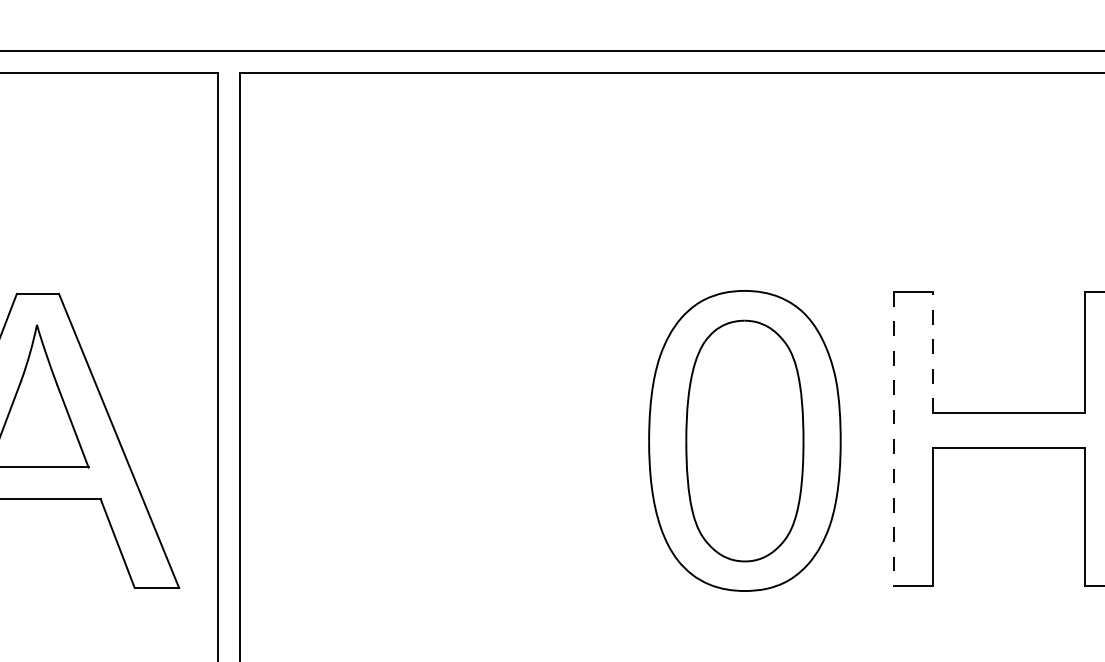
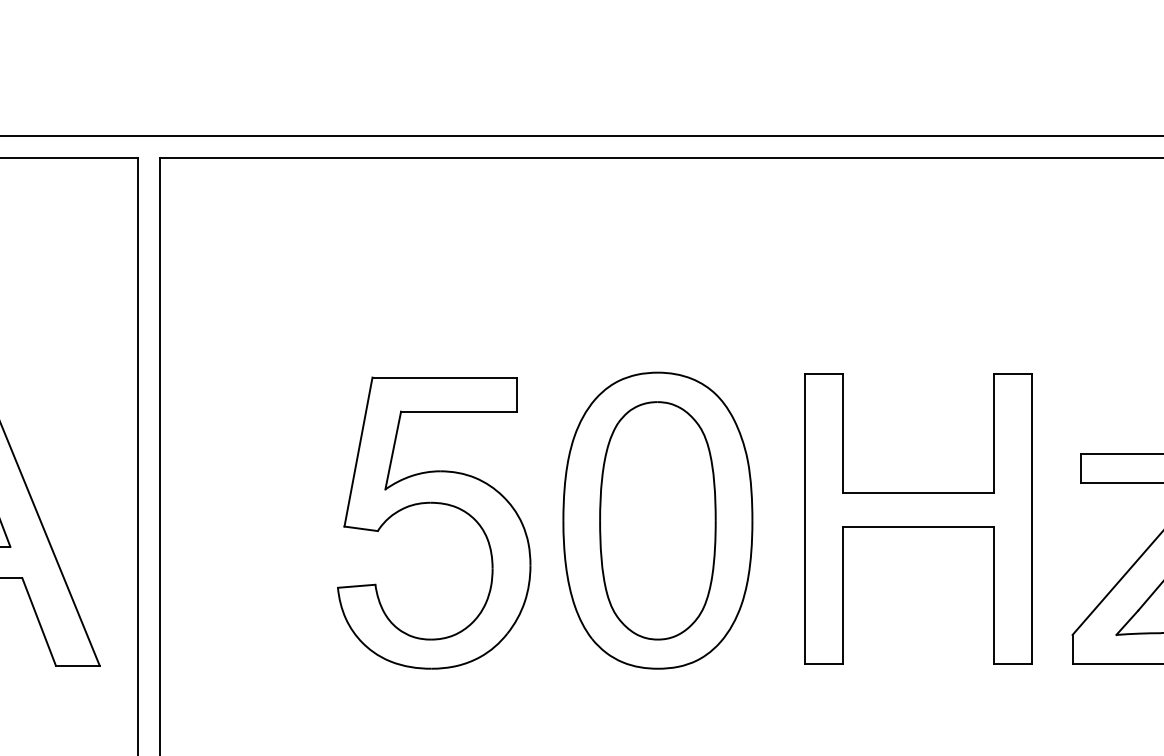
line: (933, 352) -> (843, 433), dashed -> solid
part: (522, 424) -> (438, 504), added
line: (893, 439) -> (804, 519), dashed -> solid

